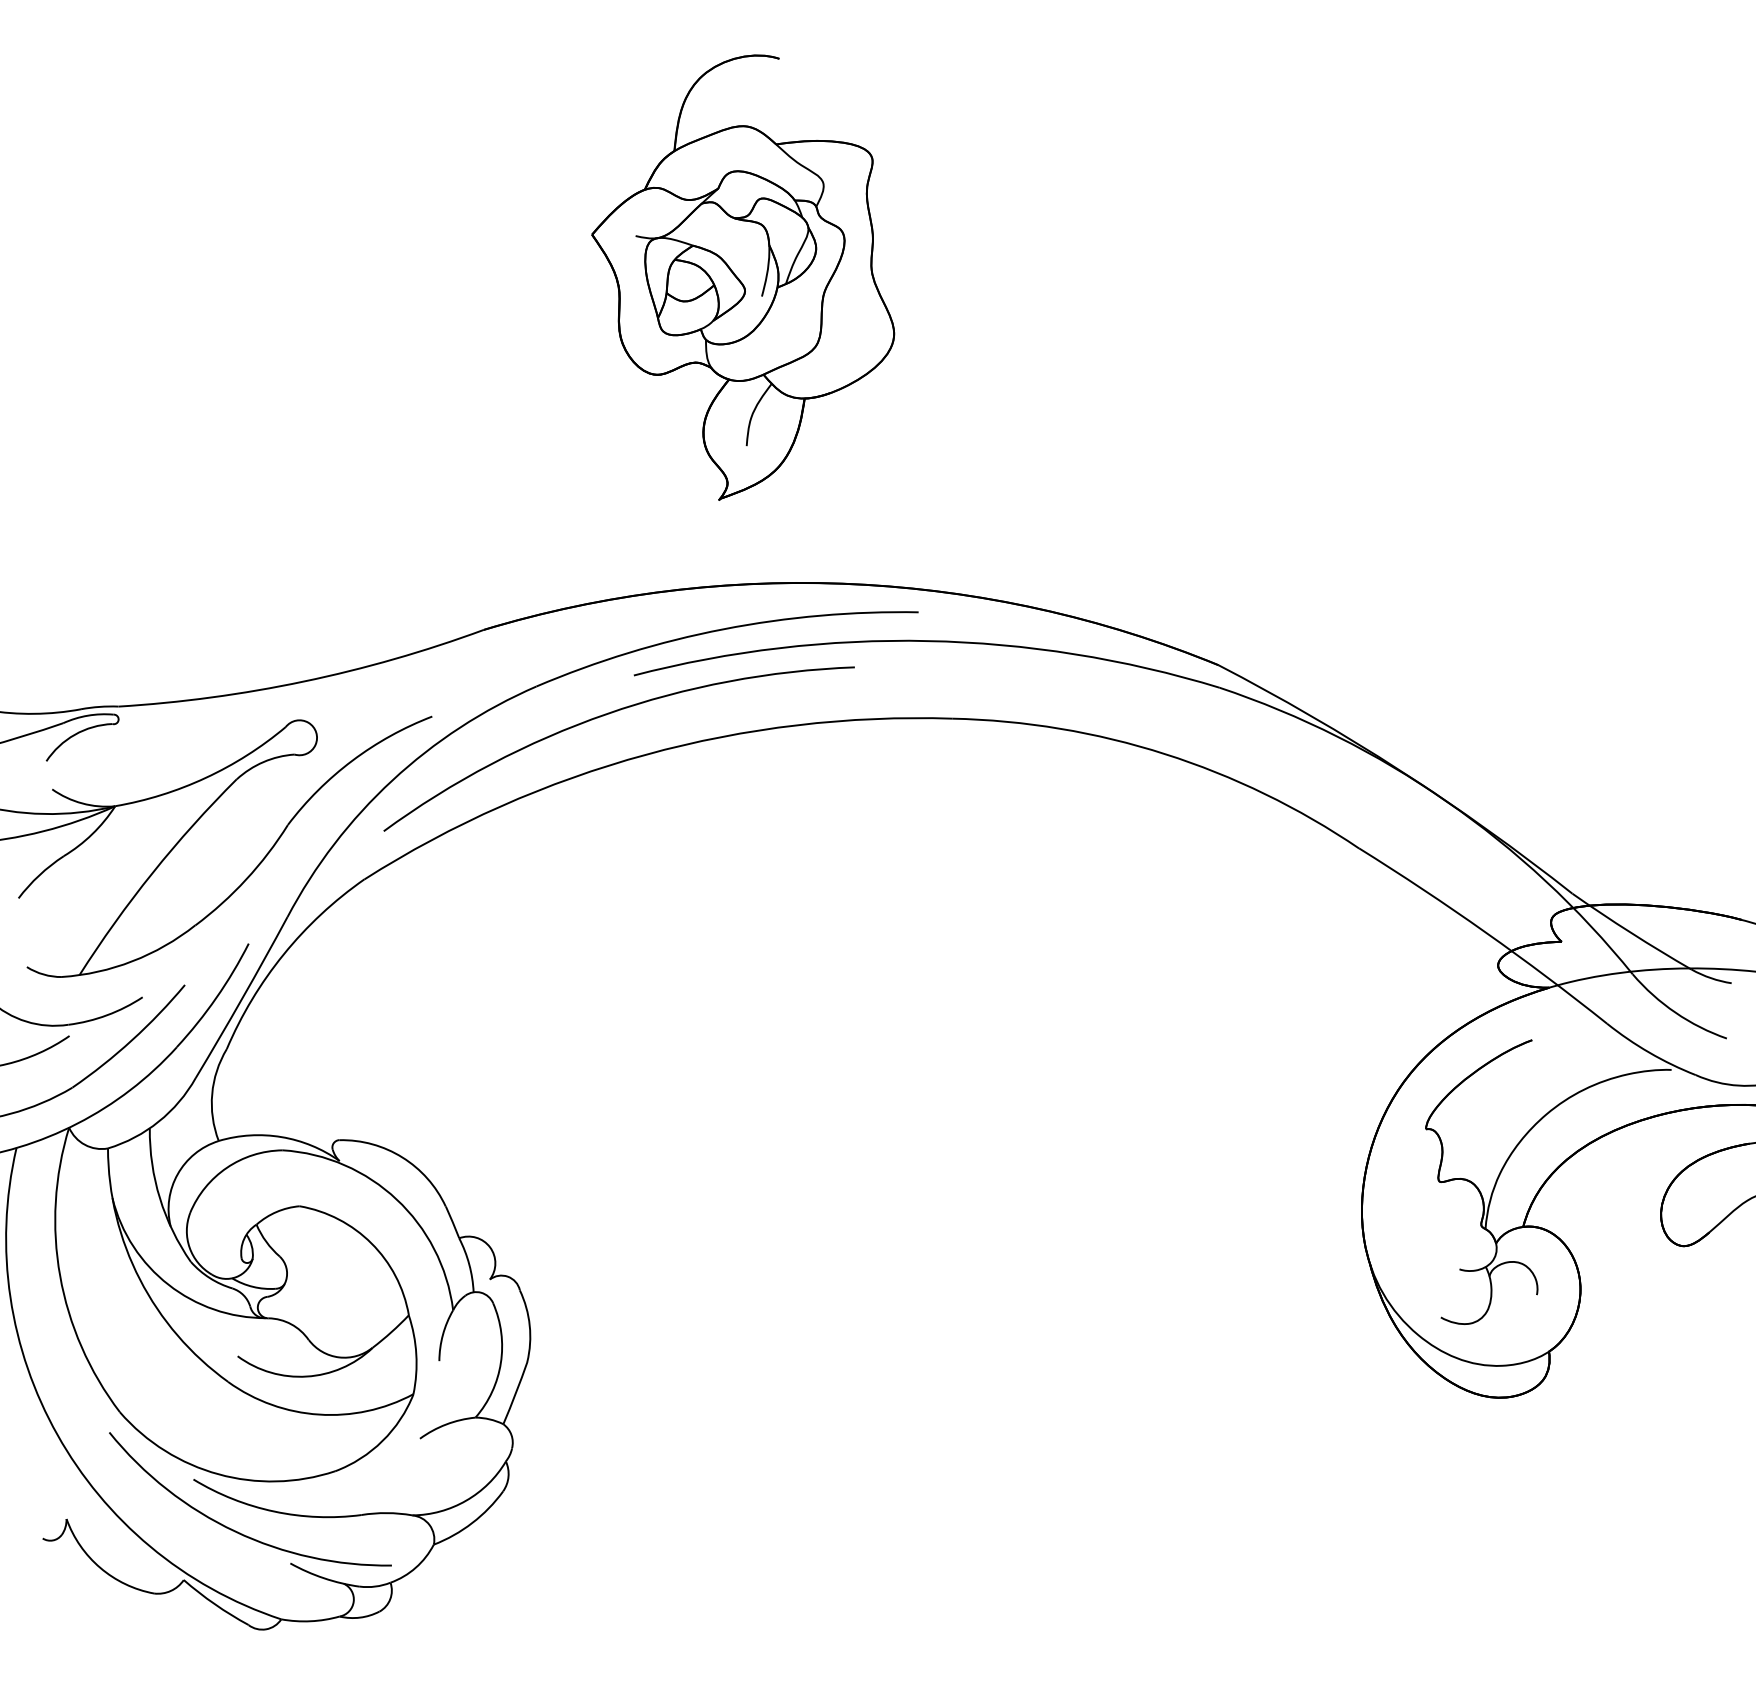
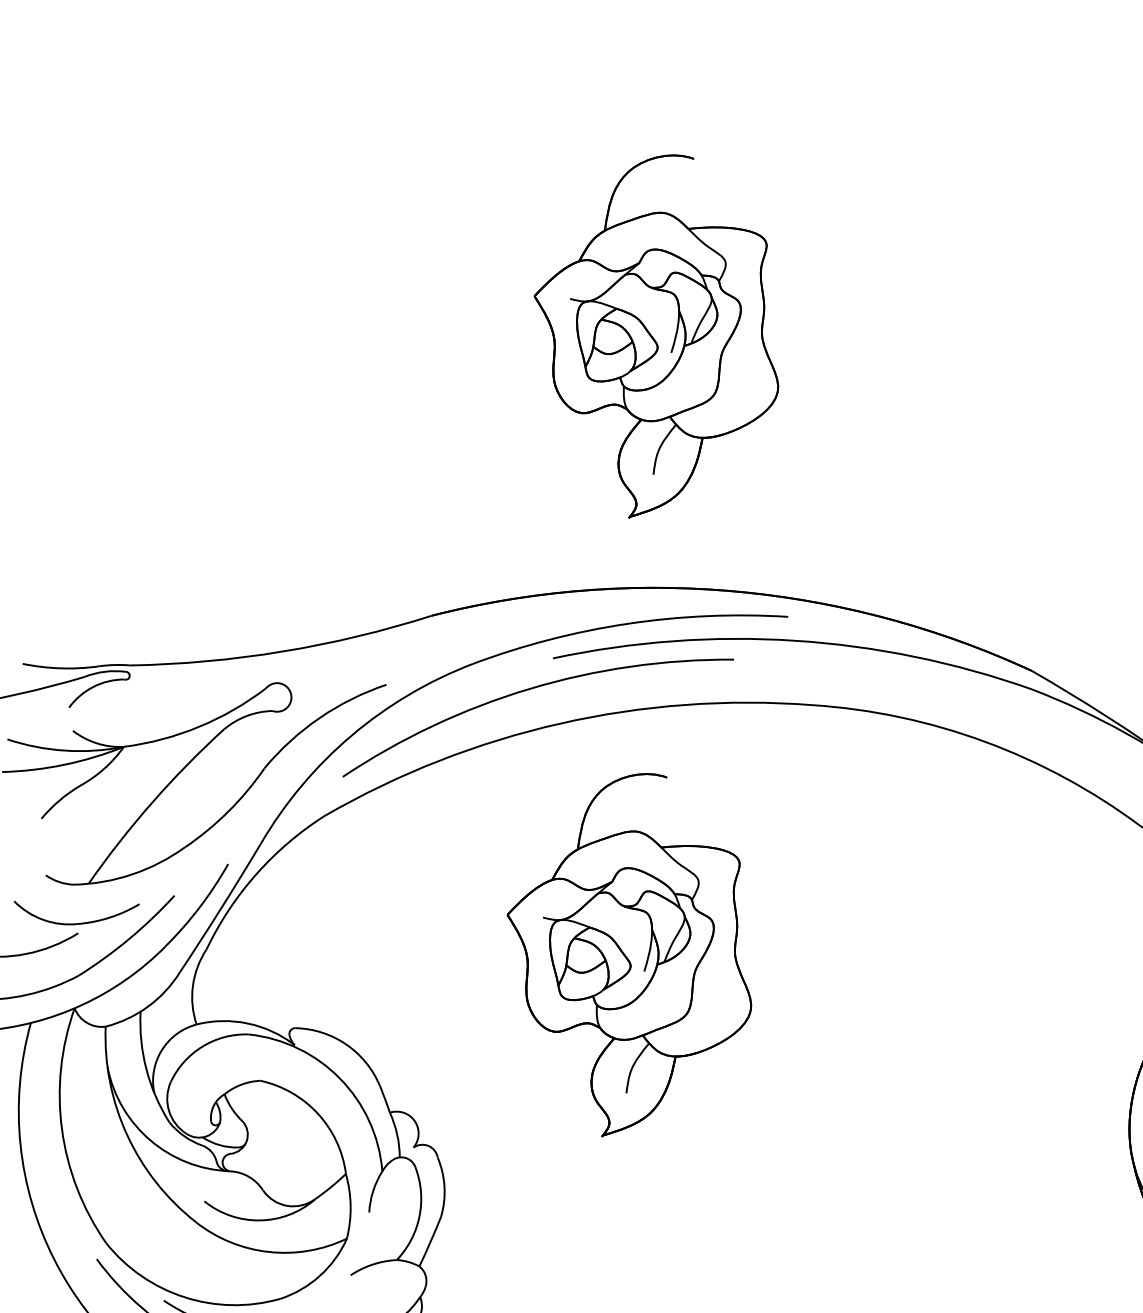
part: (743, 1033) -> (629, 955), added

